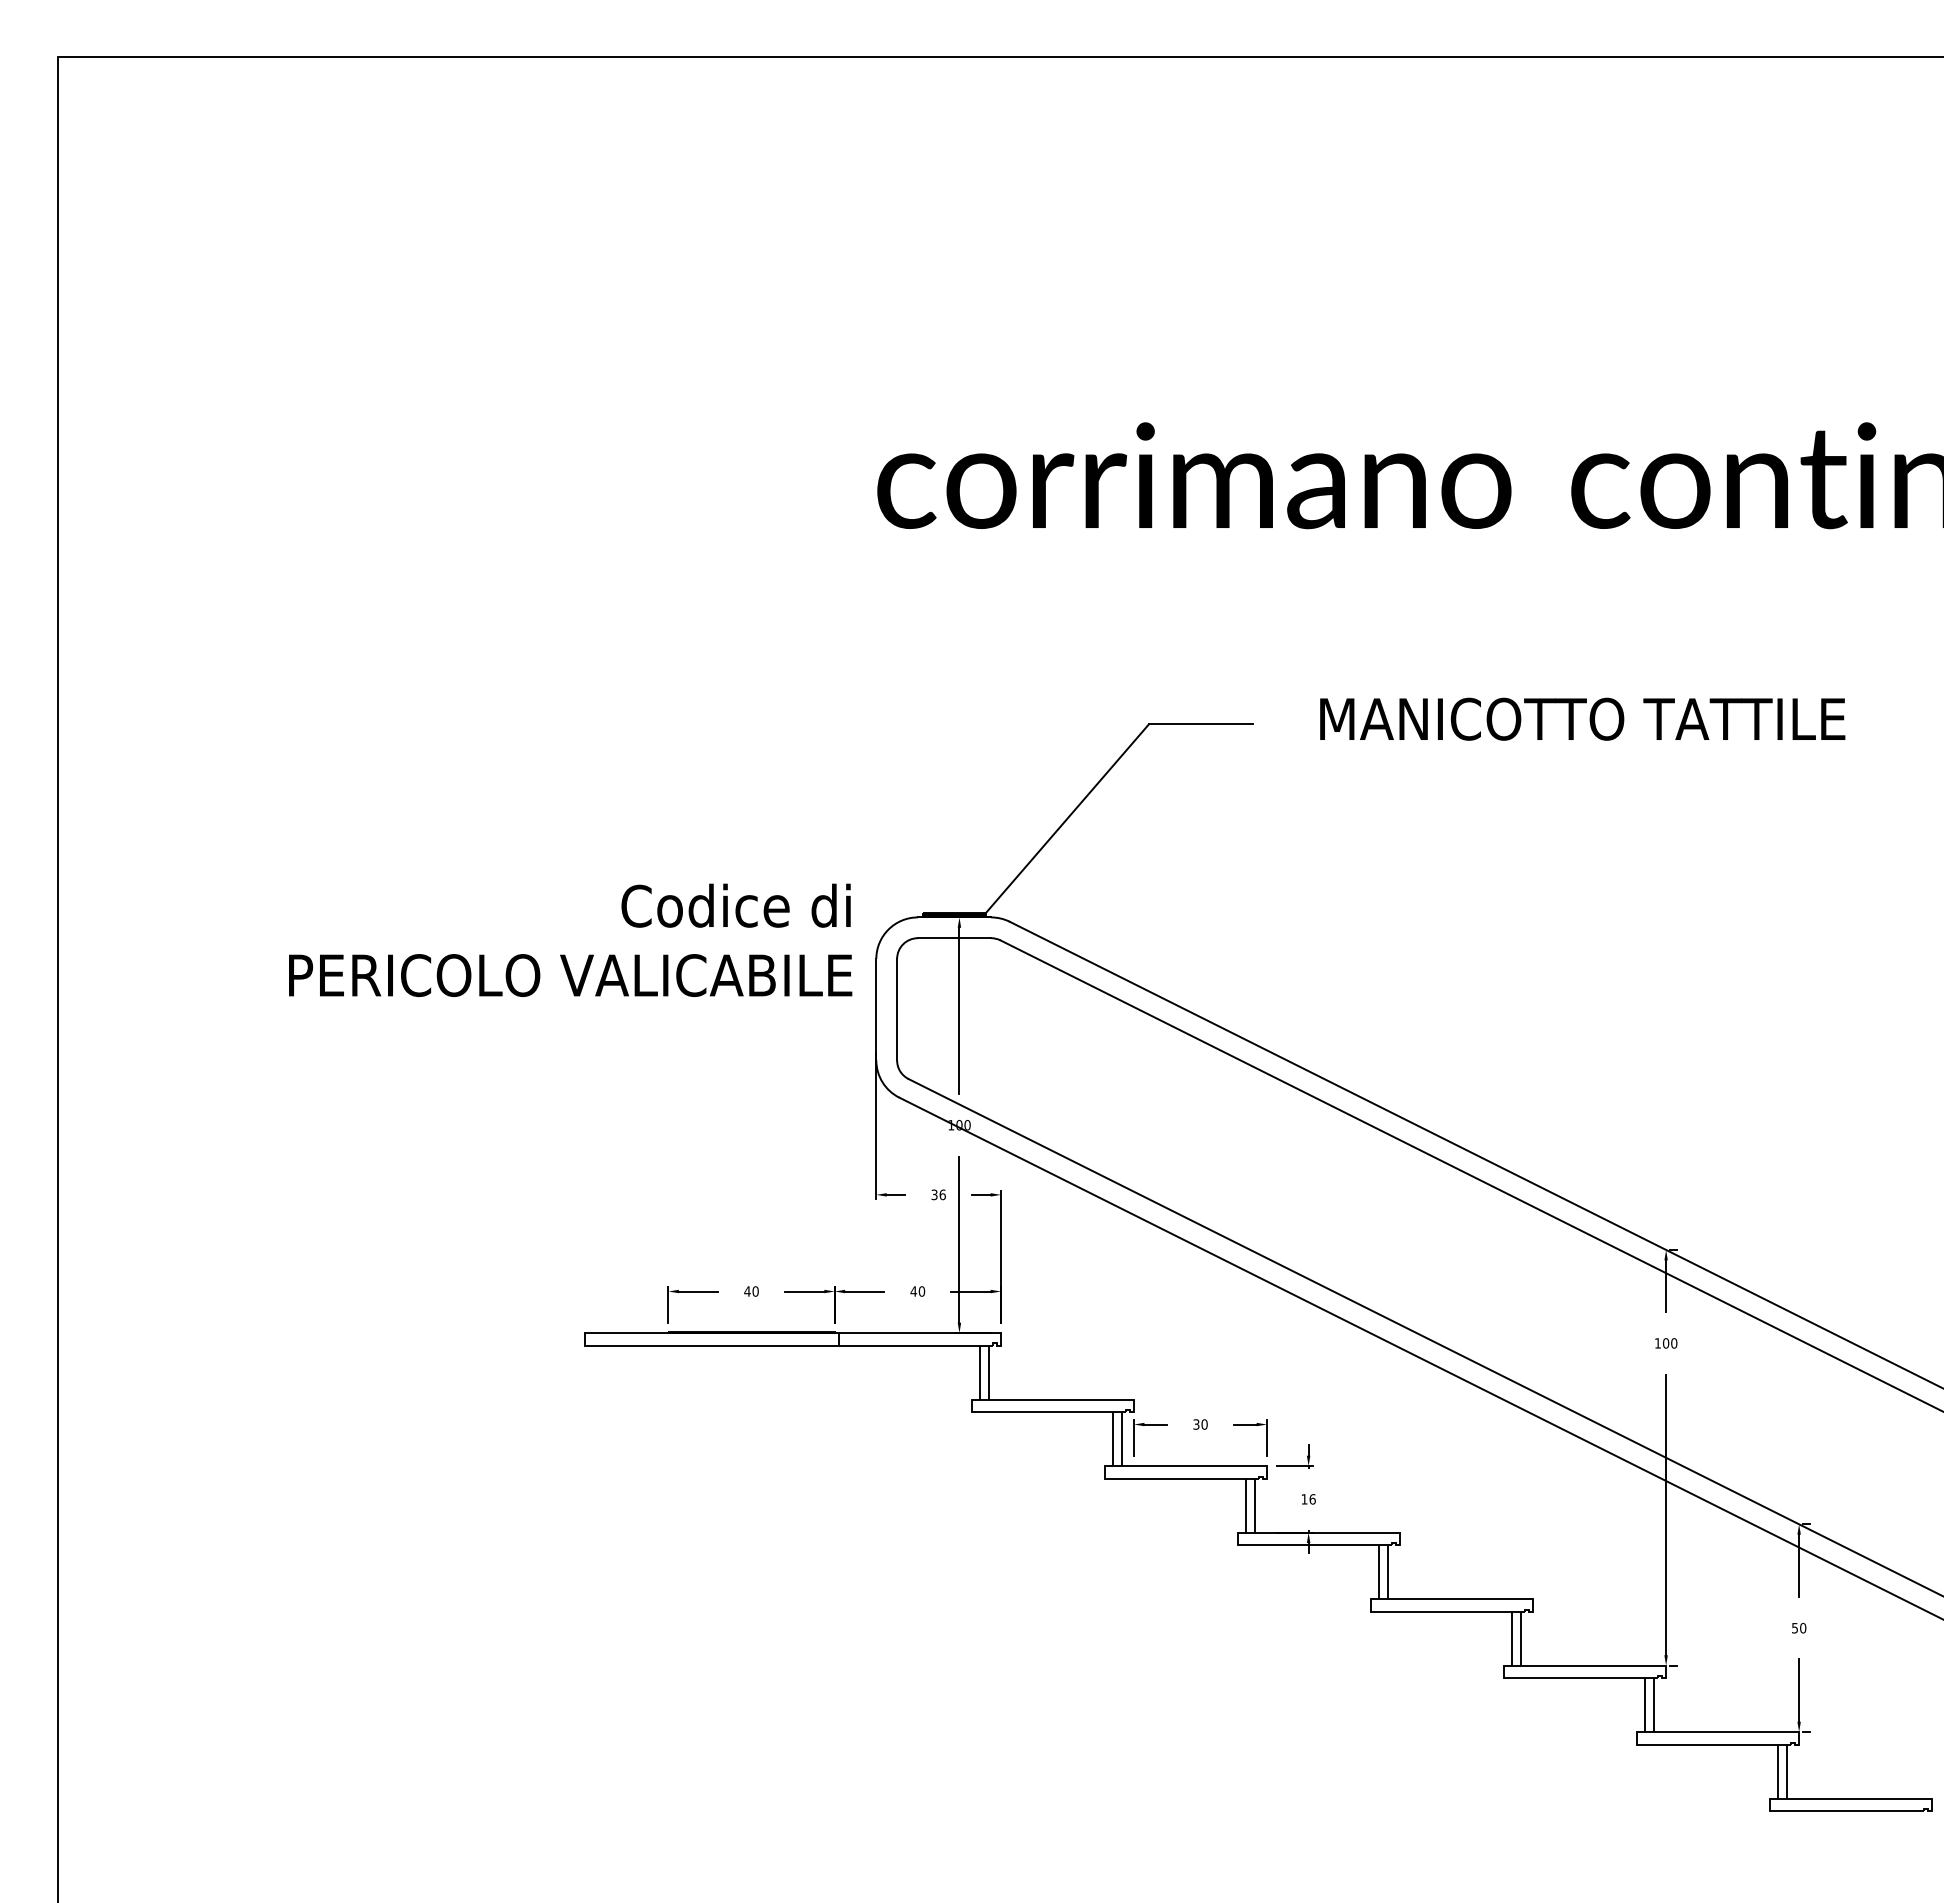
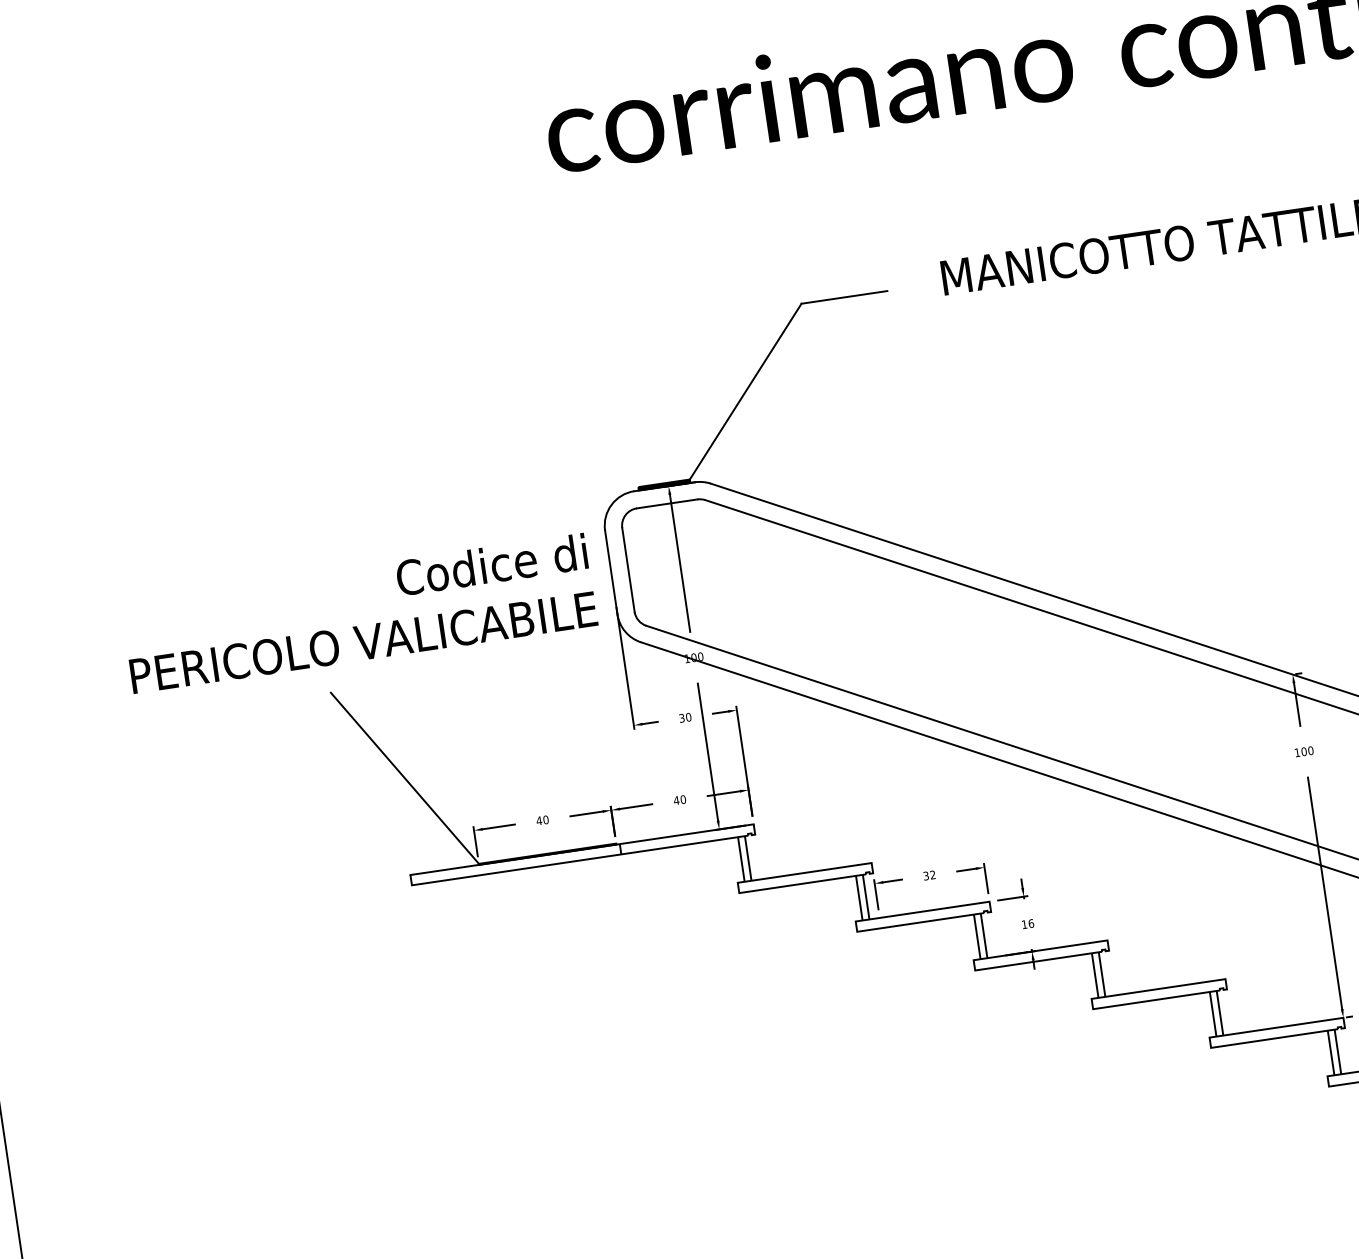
text: (570, 939) -> (359, 612), moved
text: (942, 1194) -> (688, 717), 36 -> 30
line: (595, 1217) -> (404, 778), added
text: (1204, 1424) -> (932, 875), 30 -> 32

